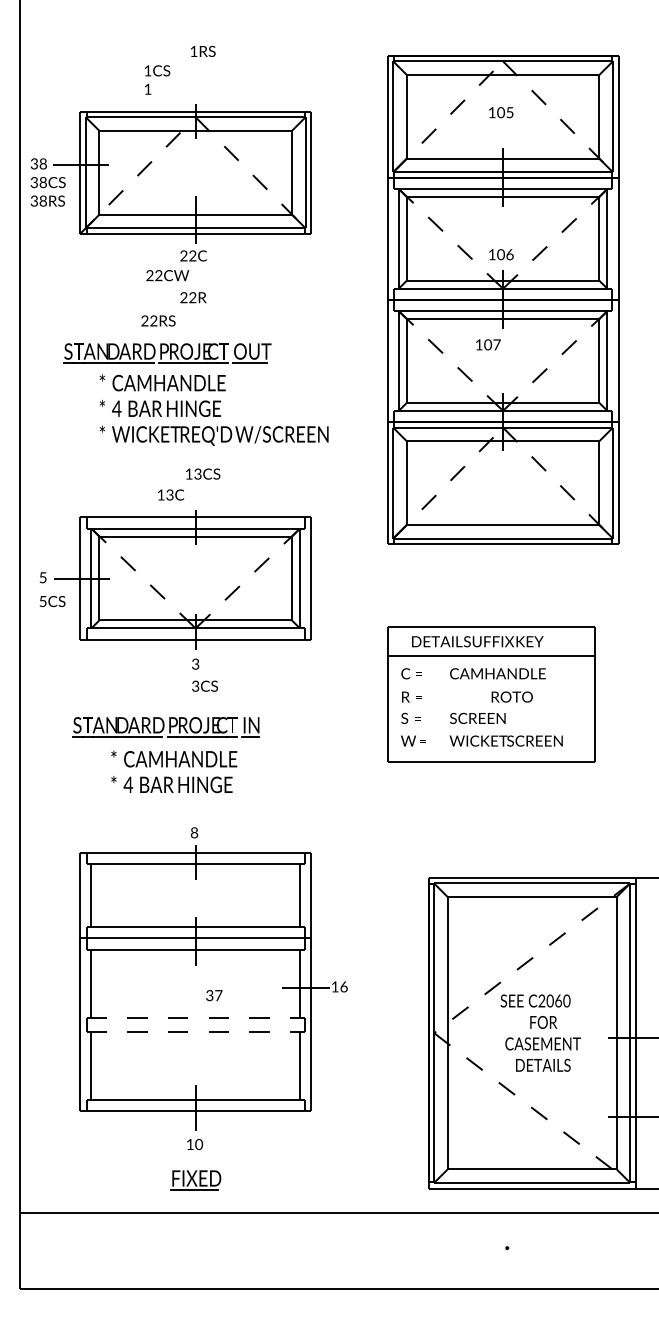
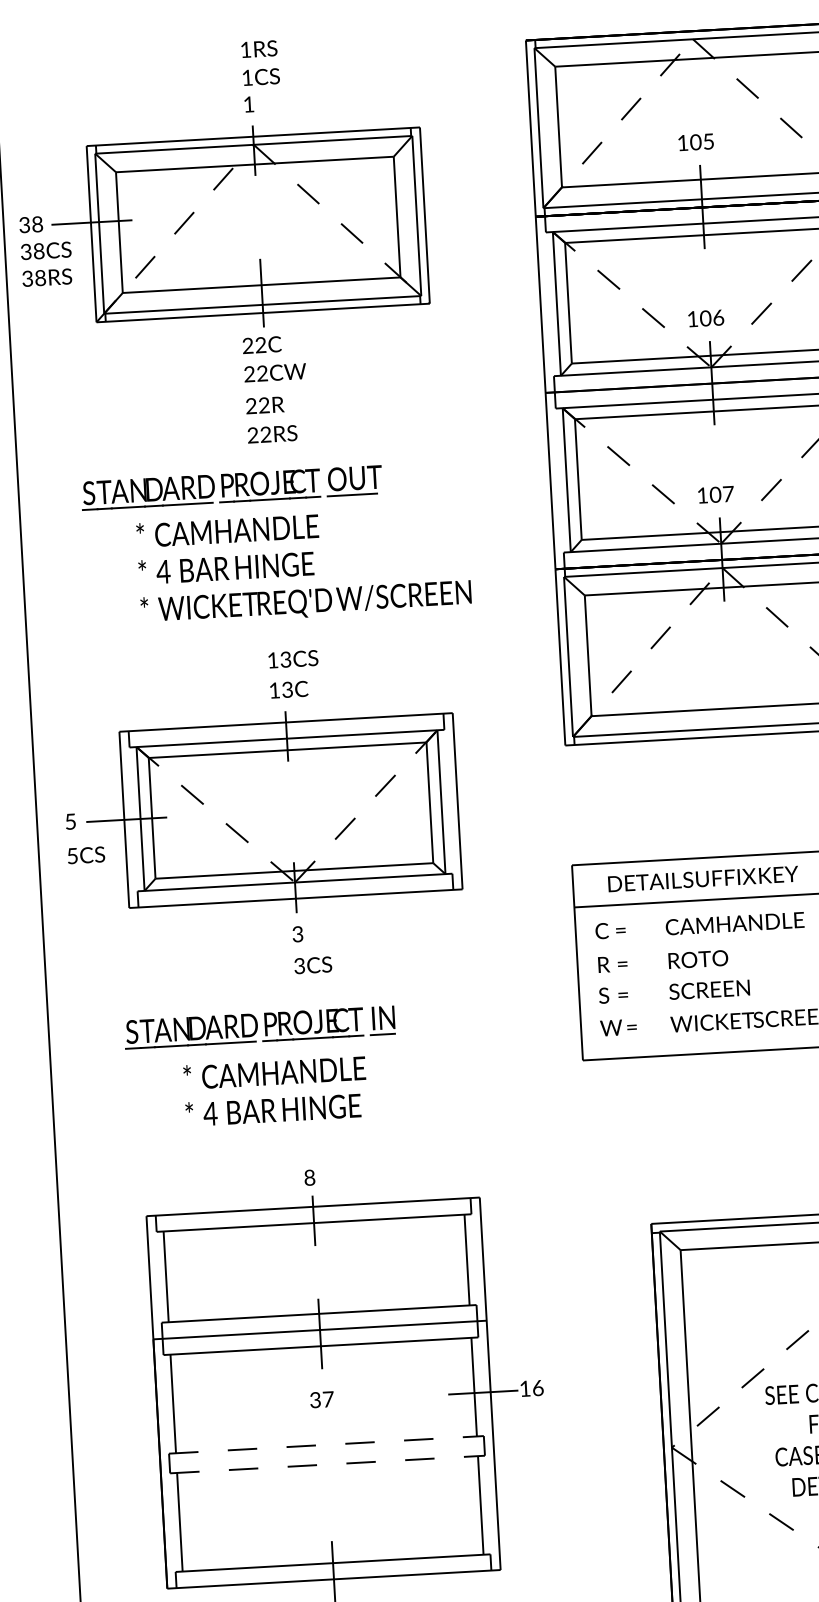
text: (157, 79) -> (262, 89), moved
text: (501, 112) -> (696, 142), moved
text: (167, 275) -> (274, 372), moved
text: (158, 320) -> (272, 433), moved
text: (488, 344) -> (716, 494), moved
text: (170, 494) -> (288, 689), moved
text: (511, 696) -> (697, 958), moved
text: (214, 995) -> (322, 1399), moved

